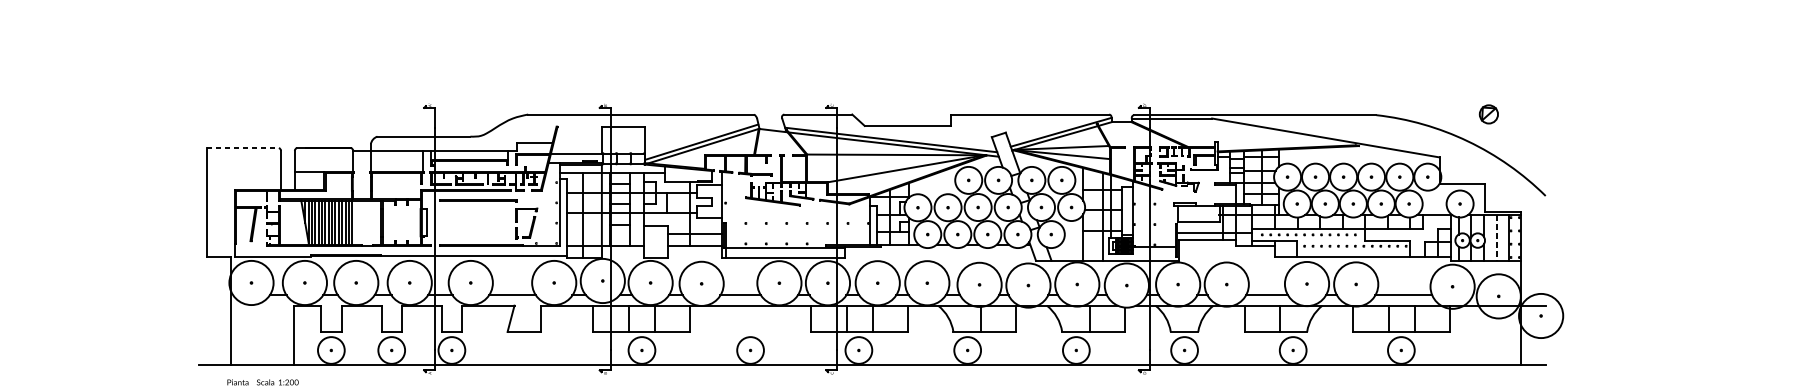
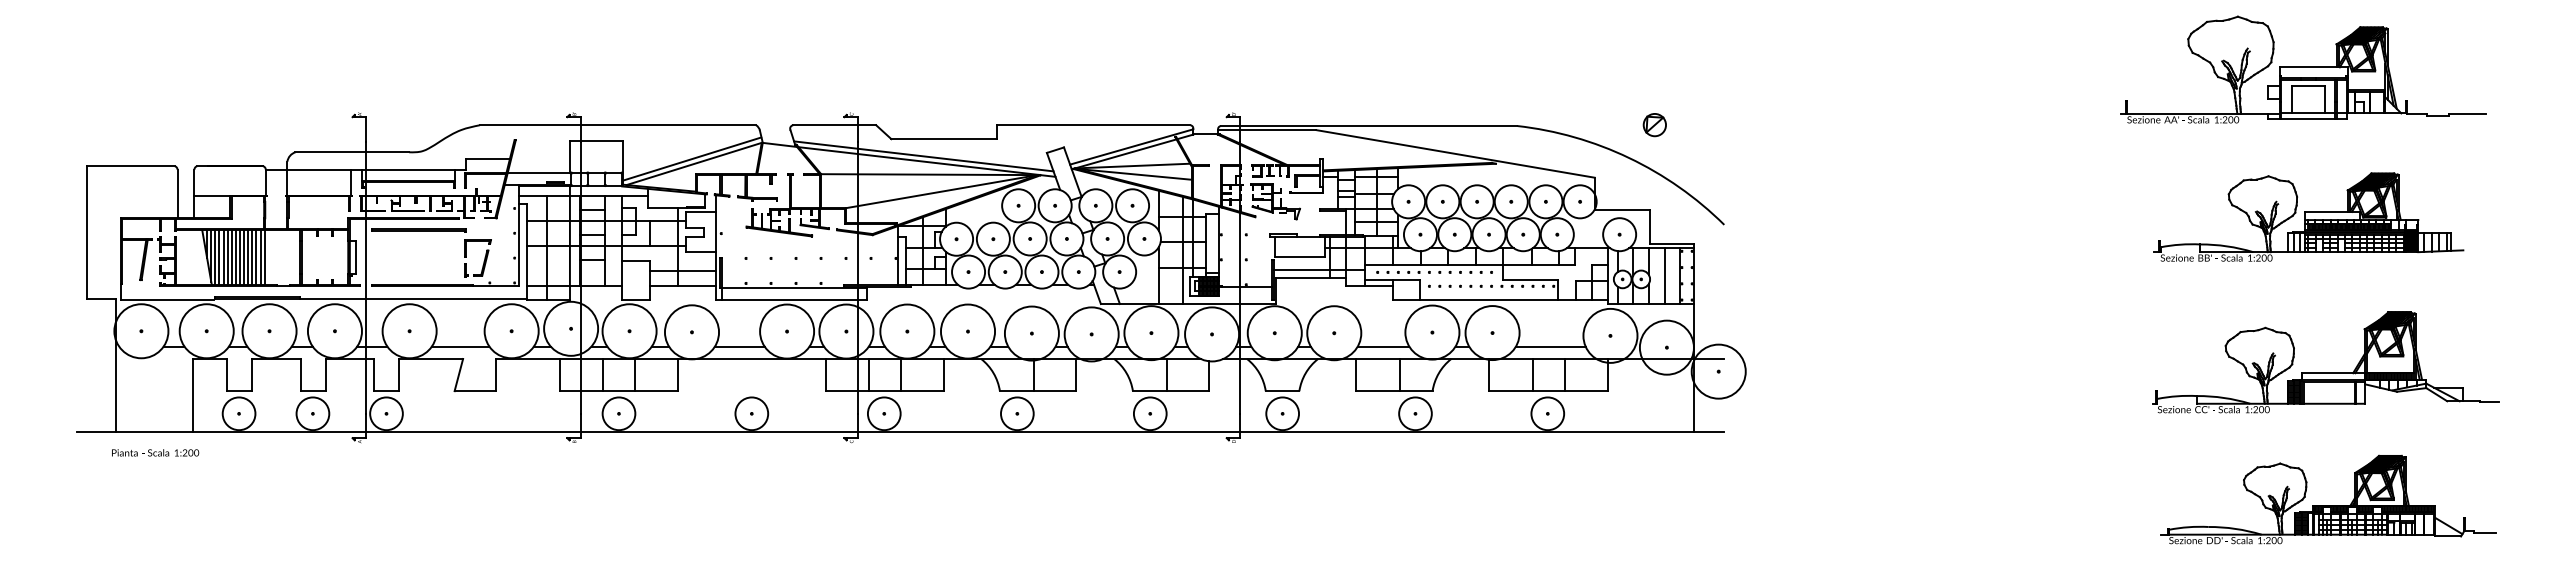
line: (243, 148) -> (131, 166), dashed -> solid
line: (1496, 238) -> (1664, 276), dashed -> solid

